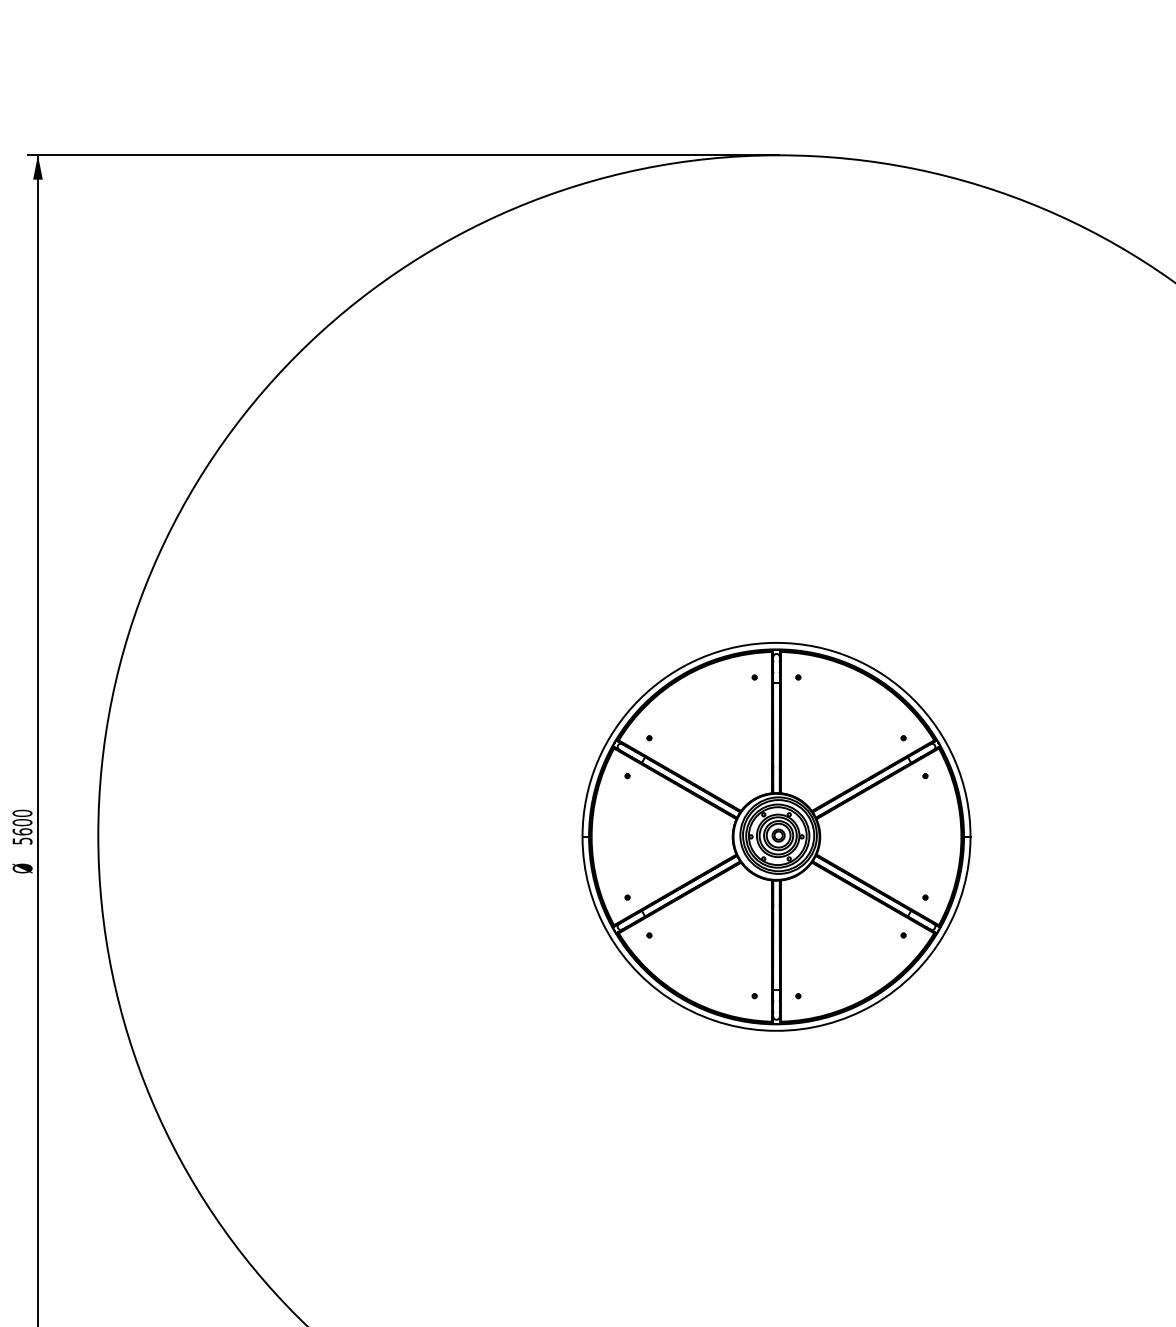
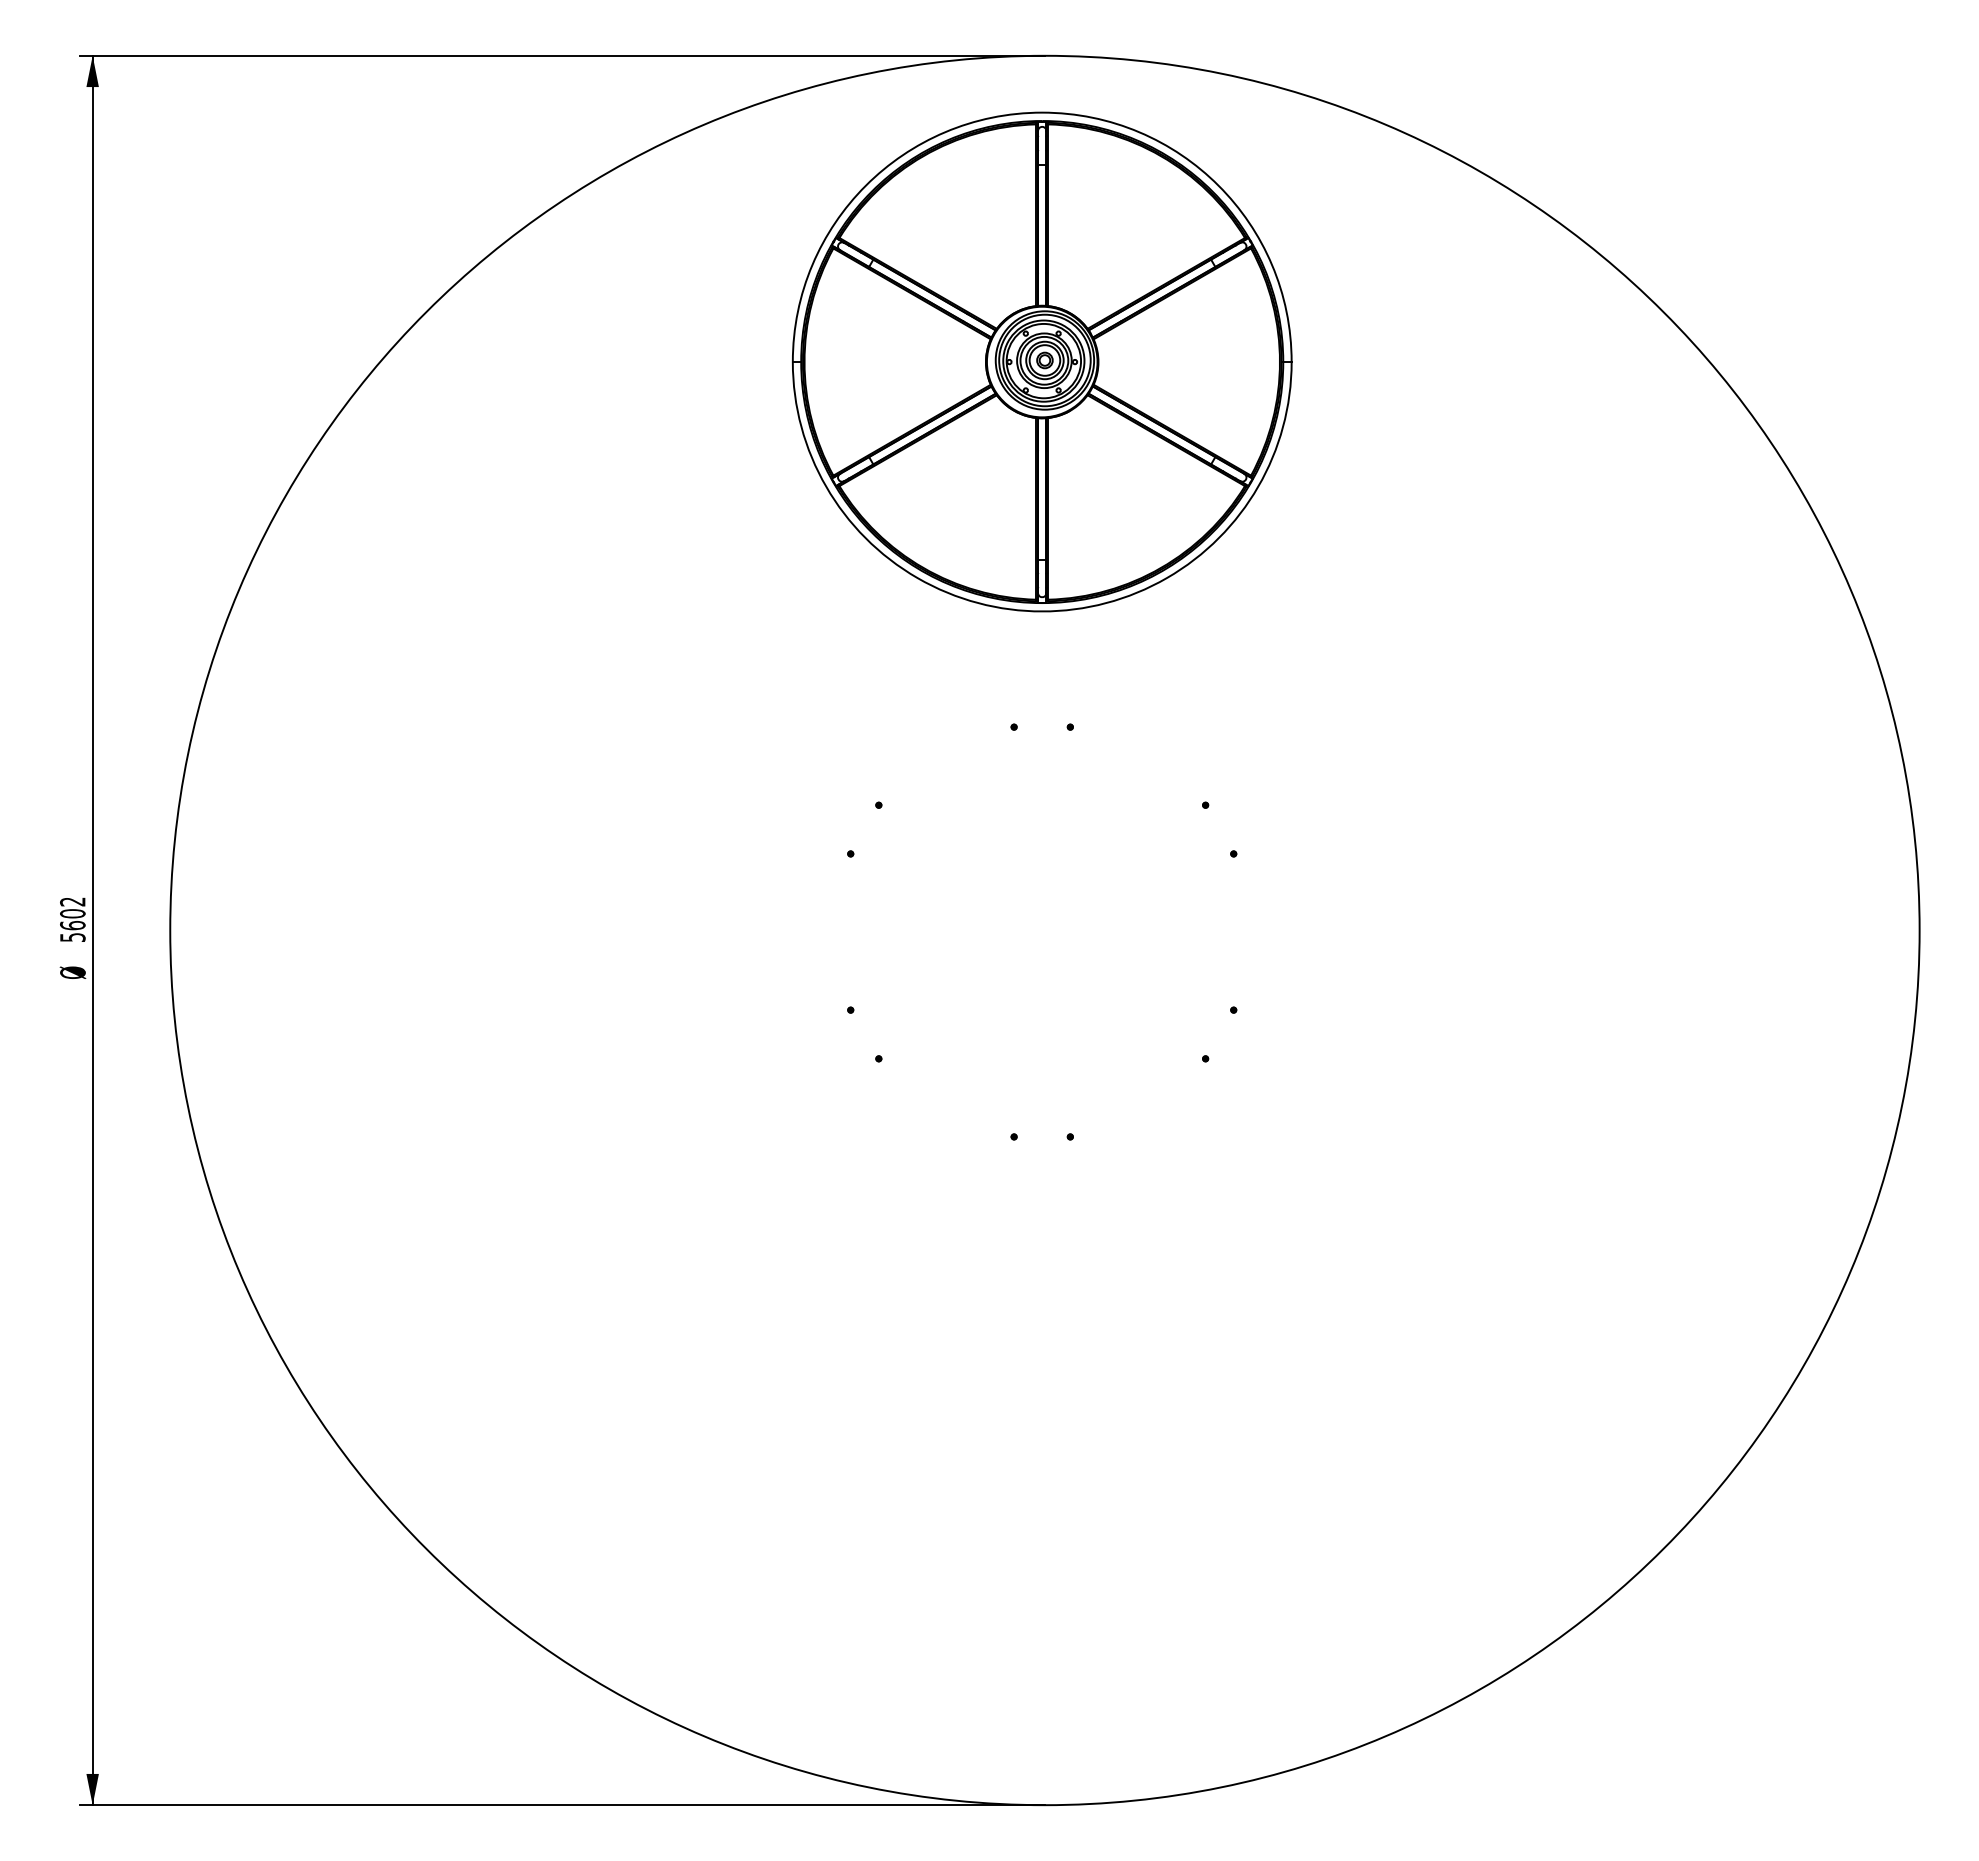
text: (22, 813) -> (72, 901), 5600 -> 5602
part: (776, 836) -> (1042, 361), moved

